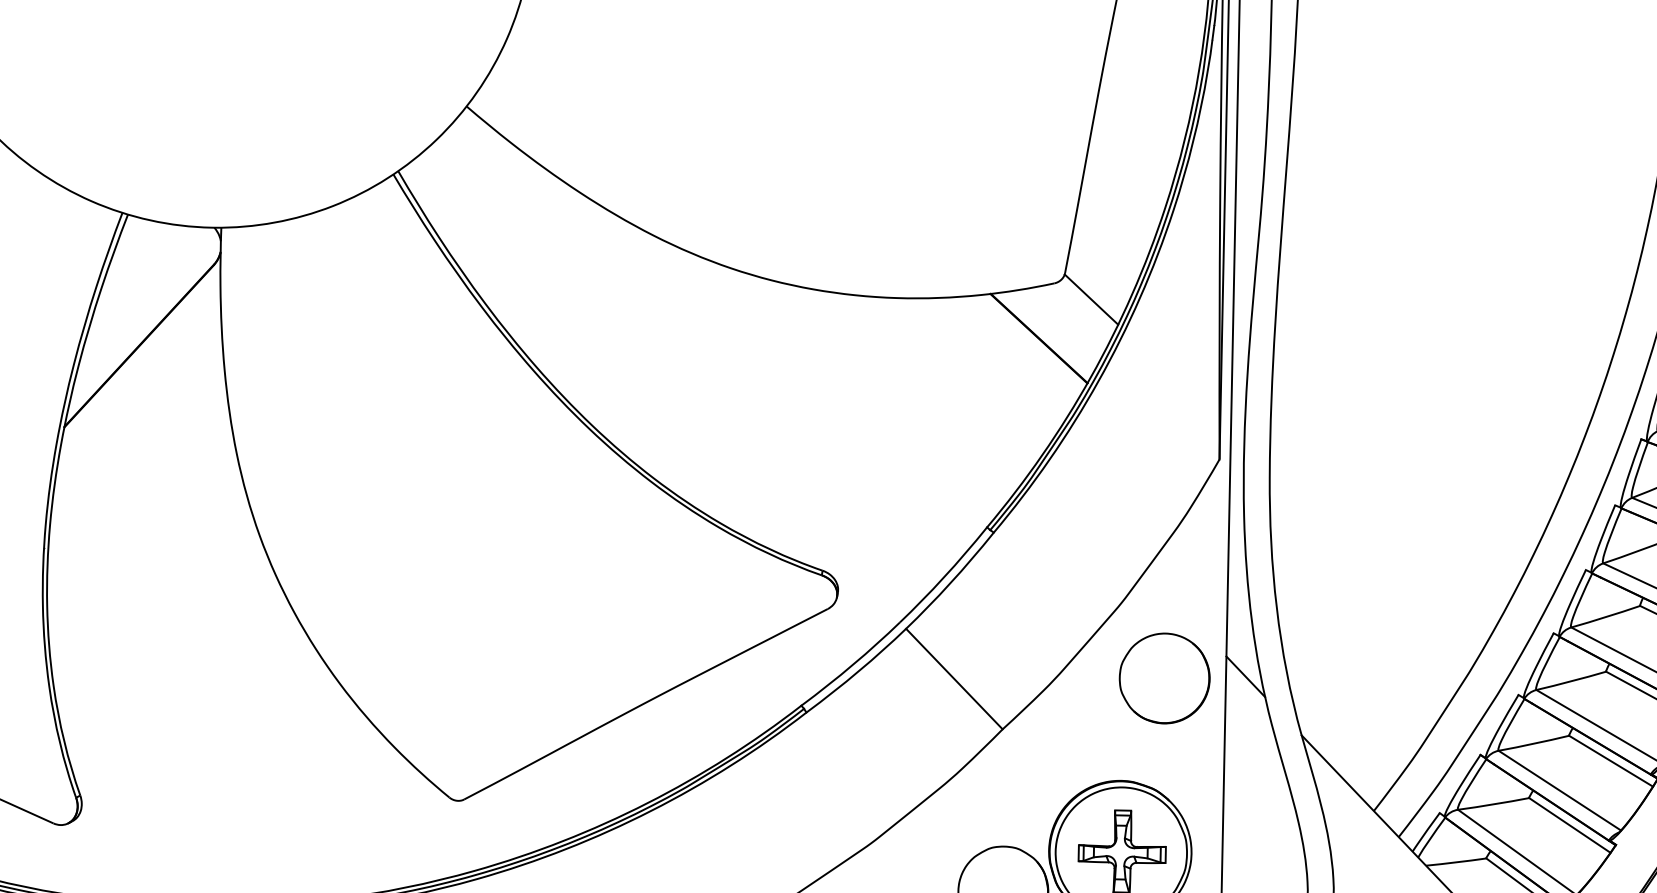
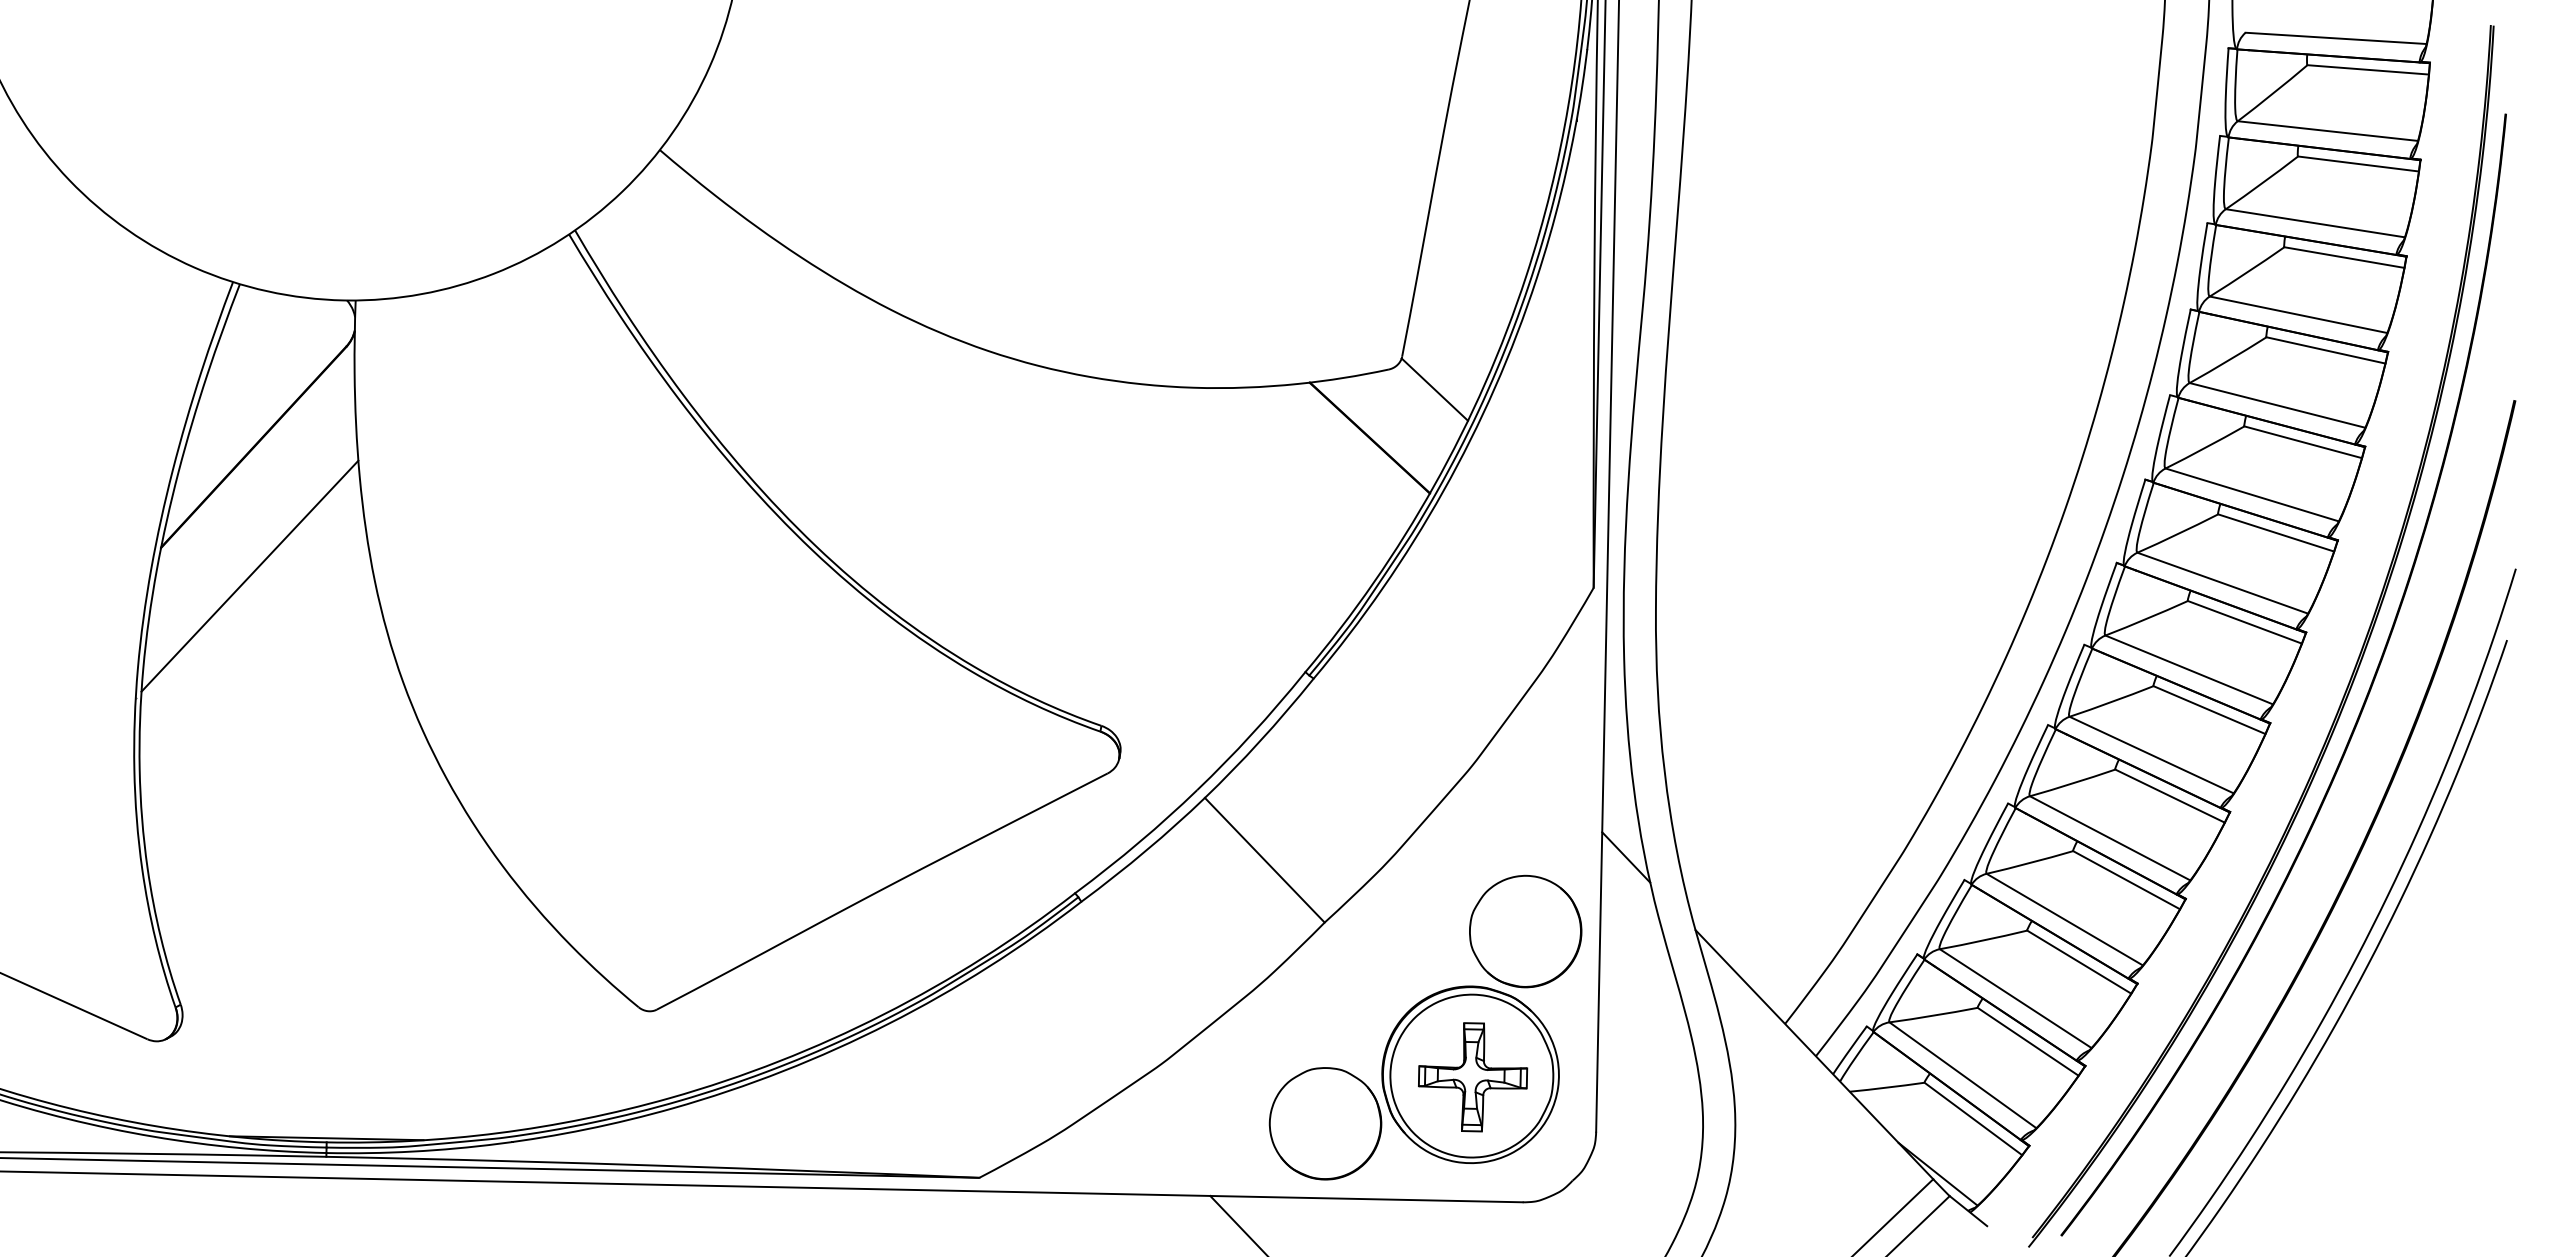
line: (135, 449) -> (249, 575), added
part: (1164, 678) -> (1525, 931), moved

